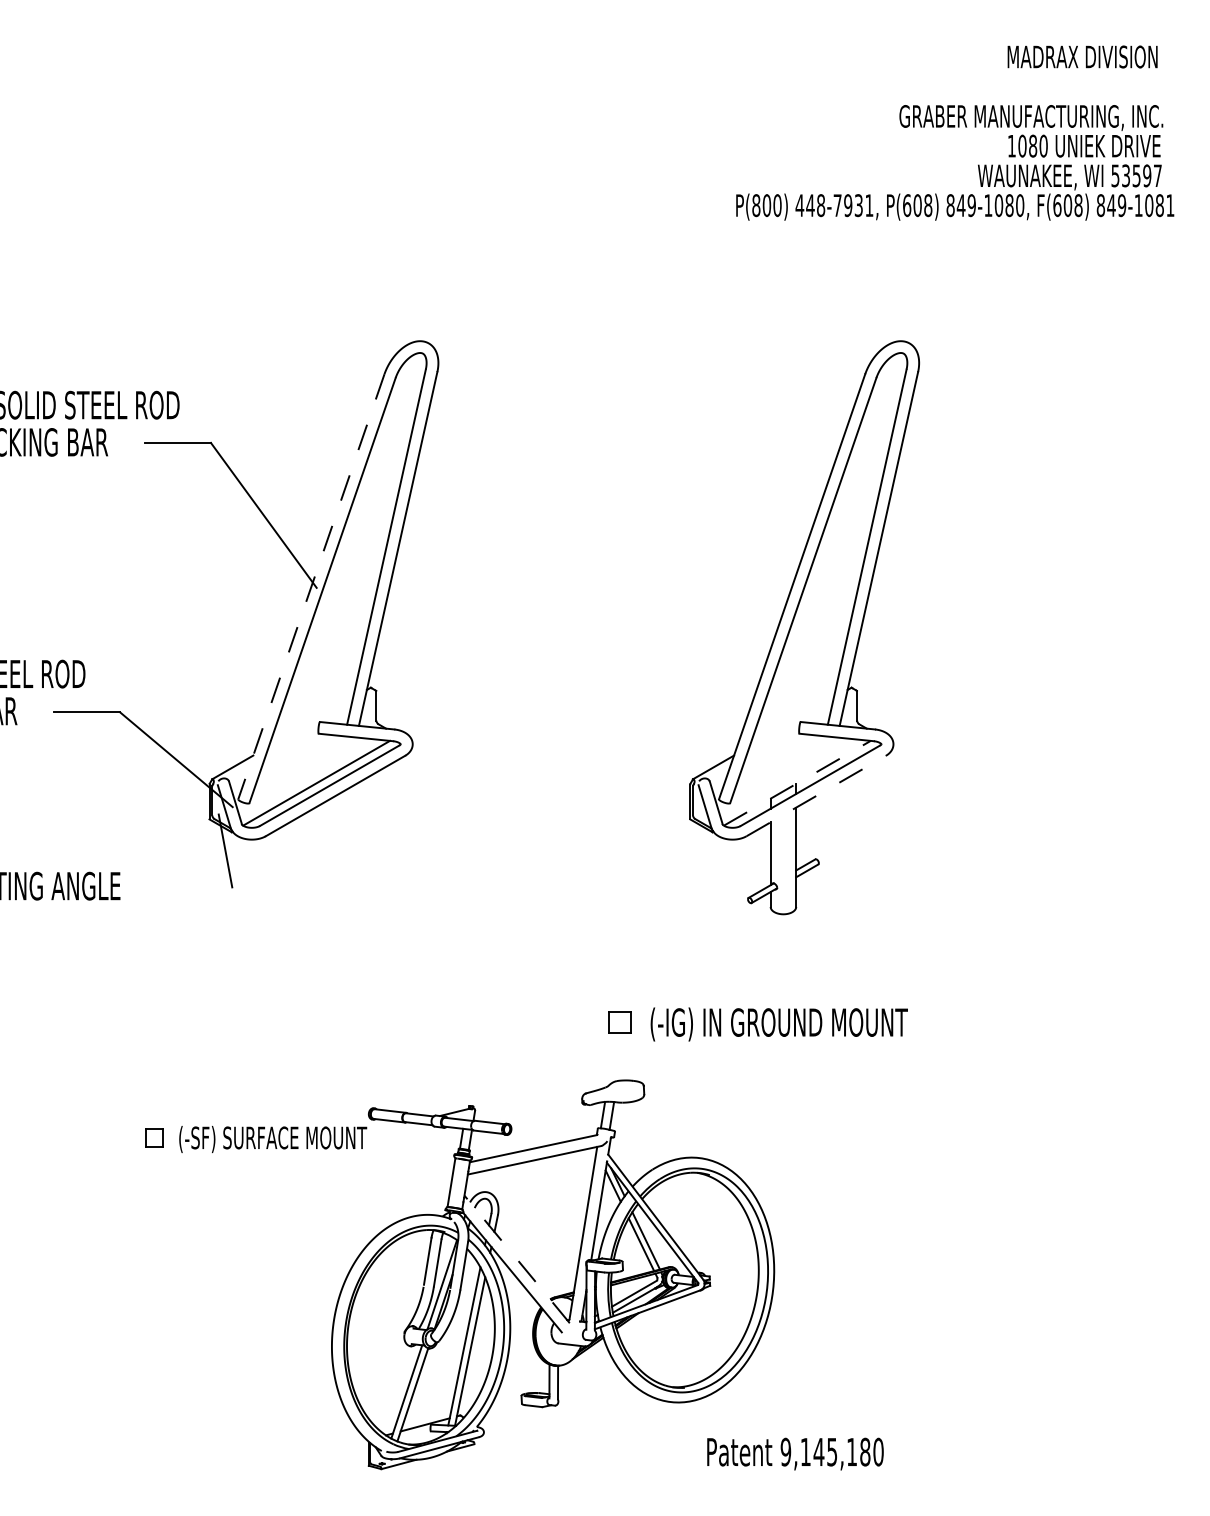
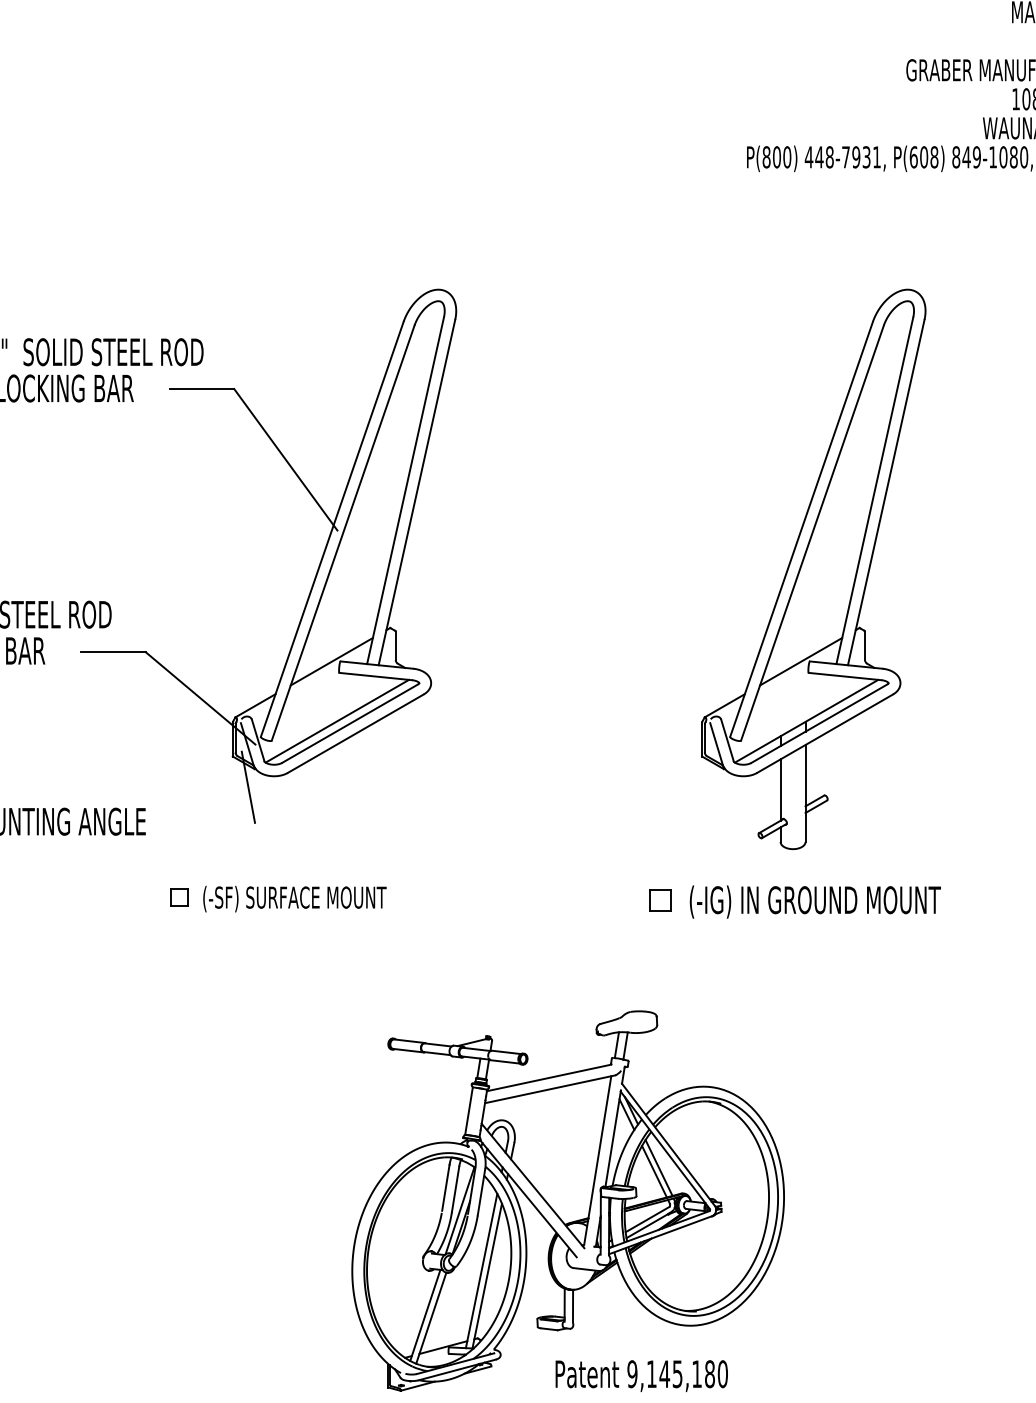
line: (311, 586) -> (332, 529), dashed -> solid
line: (310, 722) -> (331, 661), added
line: (791, 722) -> (800, 661), added
line: (797, 783) -> (806, 721), dashed -> solid
line: (816, 795) -> (825, 733), dashed -> solid
part: (757, 1024) -> (794, 902), moved
part: (256, 1139) -> (278, 899), moved
line: (517, 1259) -> (533, 1186), dashed -> solid
text: (795, 1453) -> (641, 1375), moved

